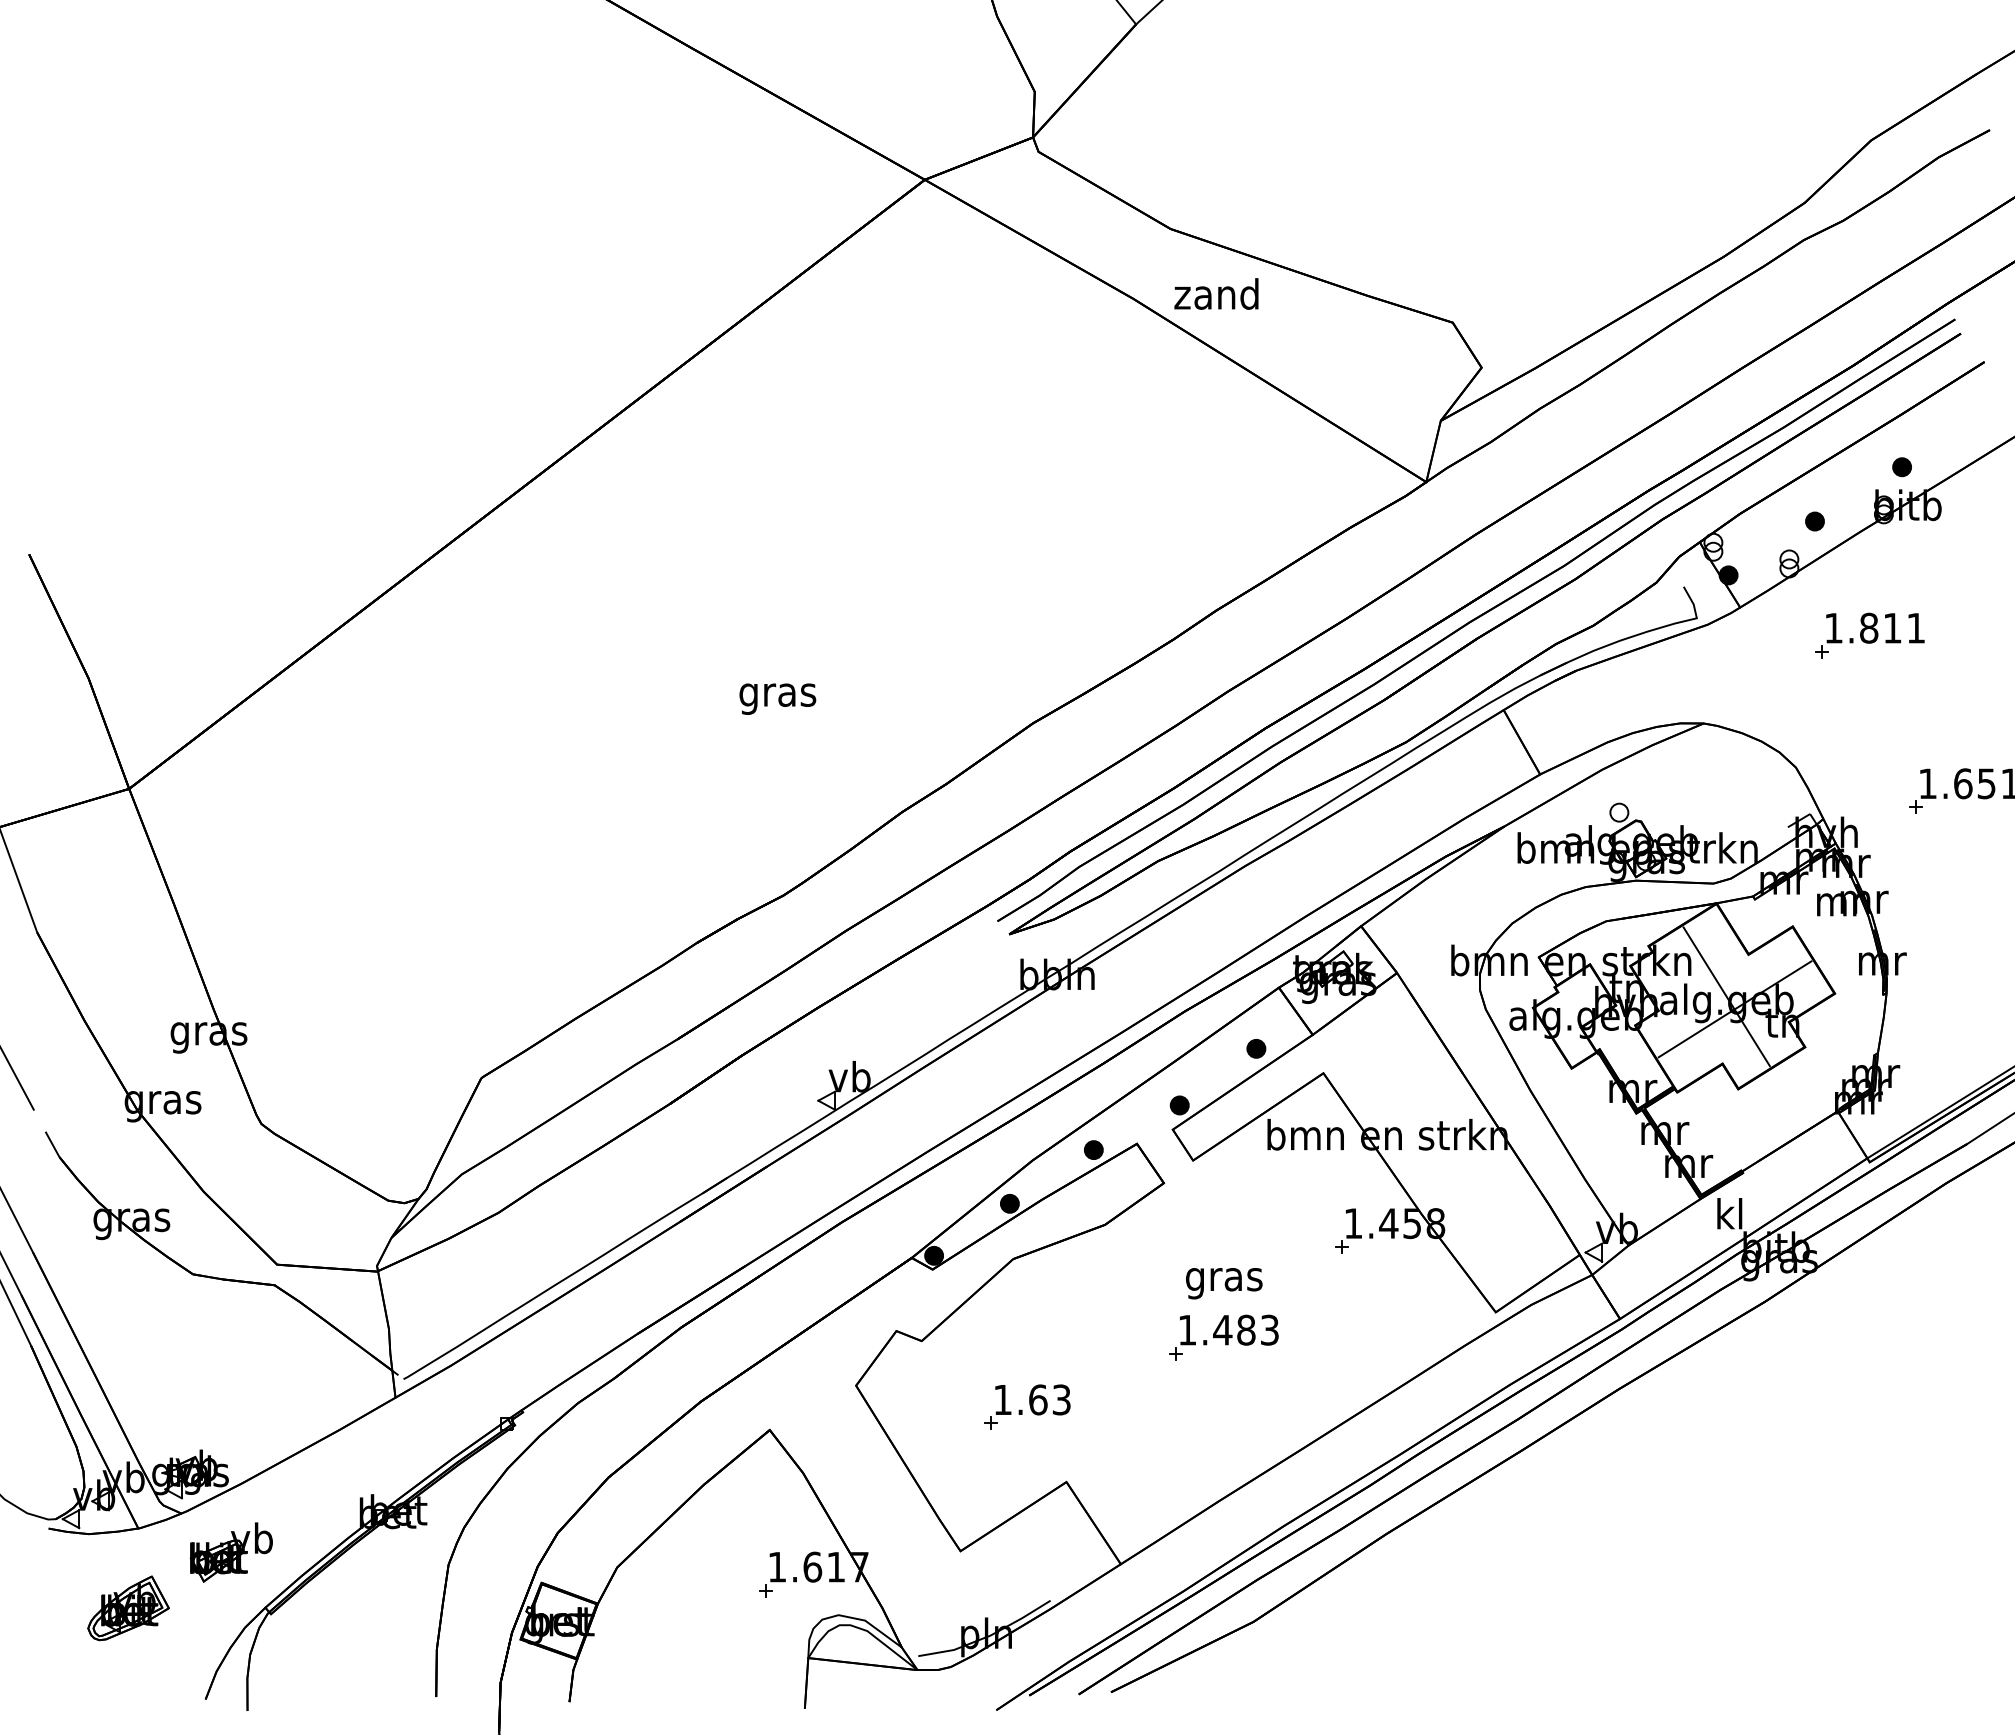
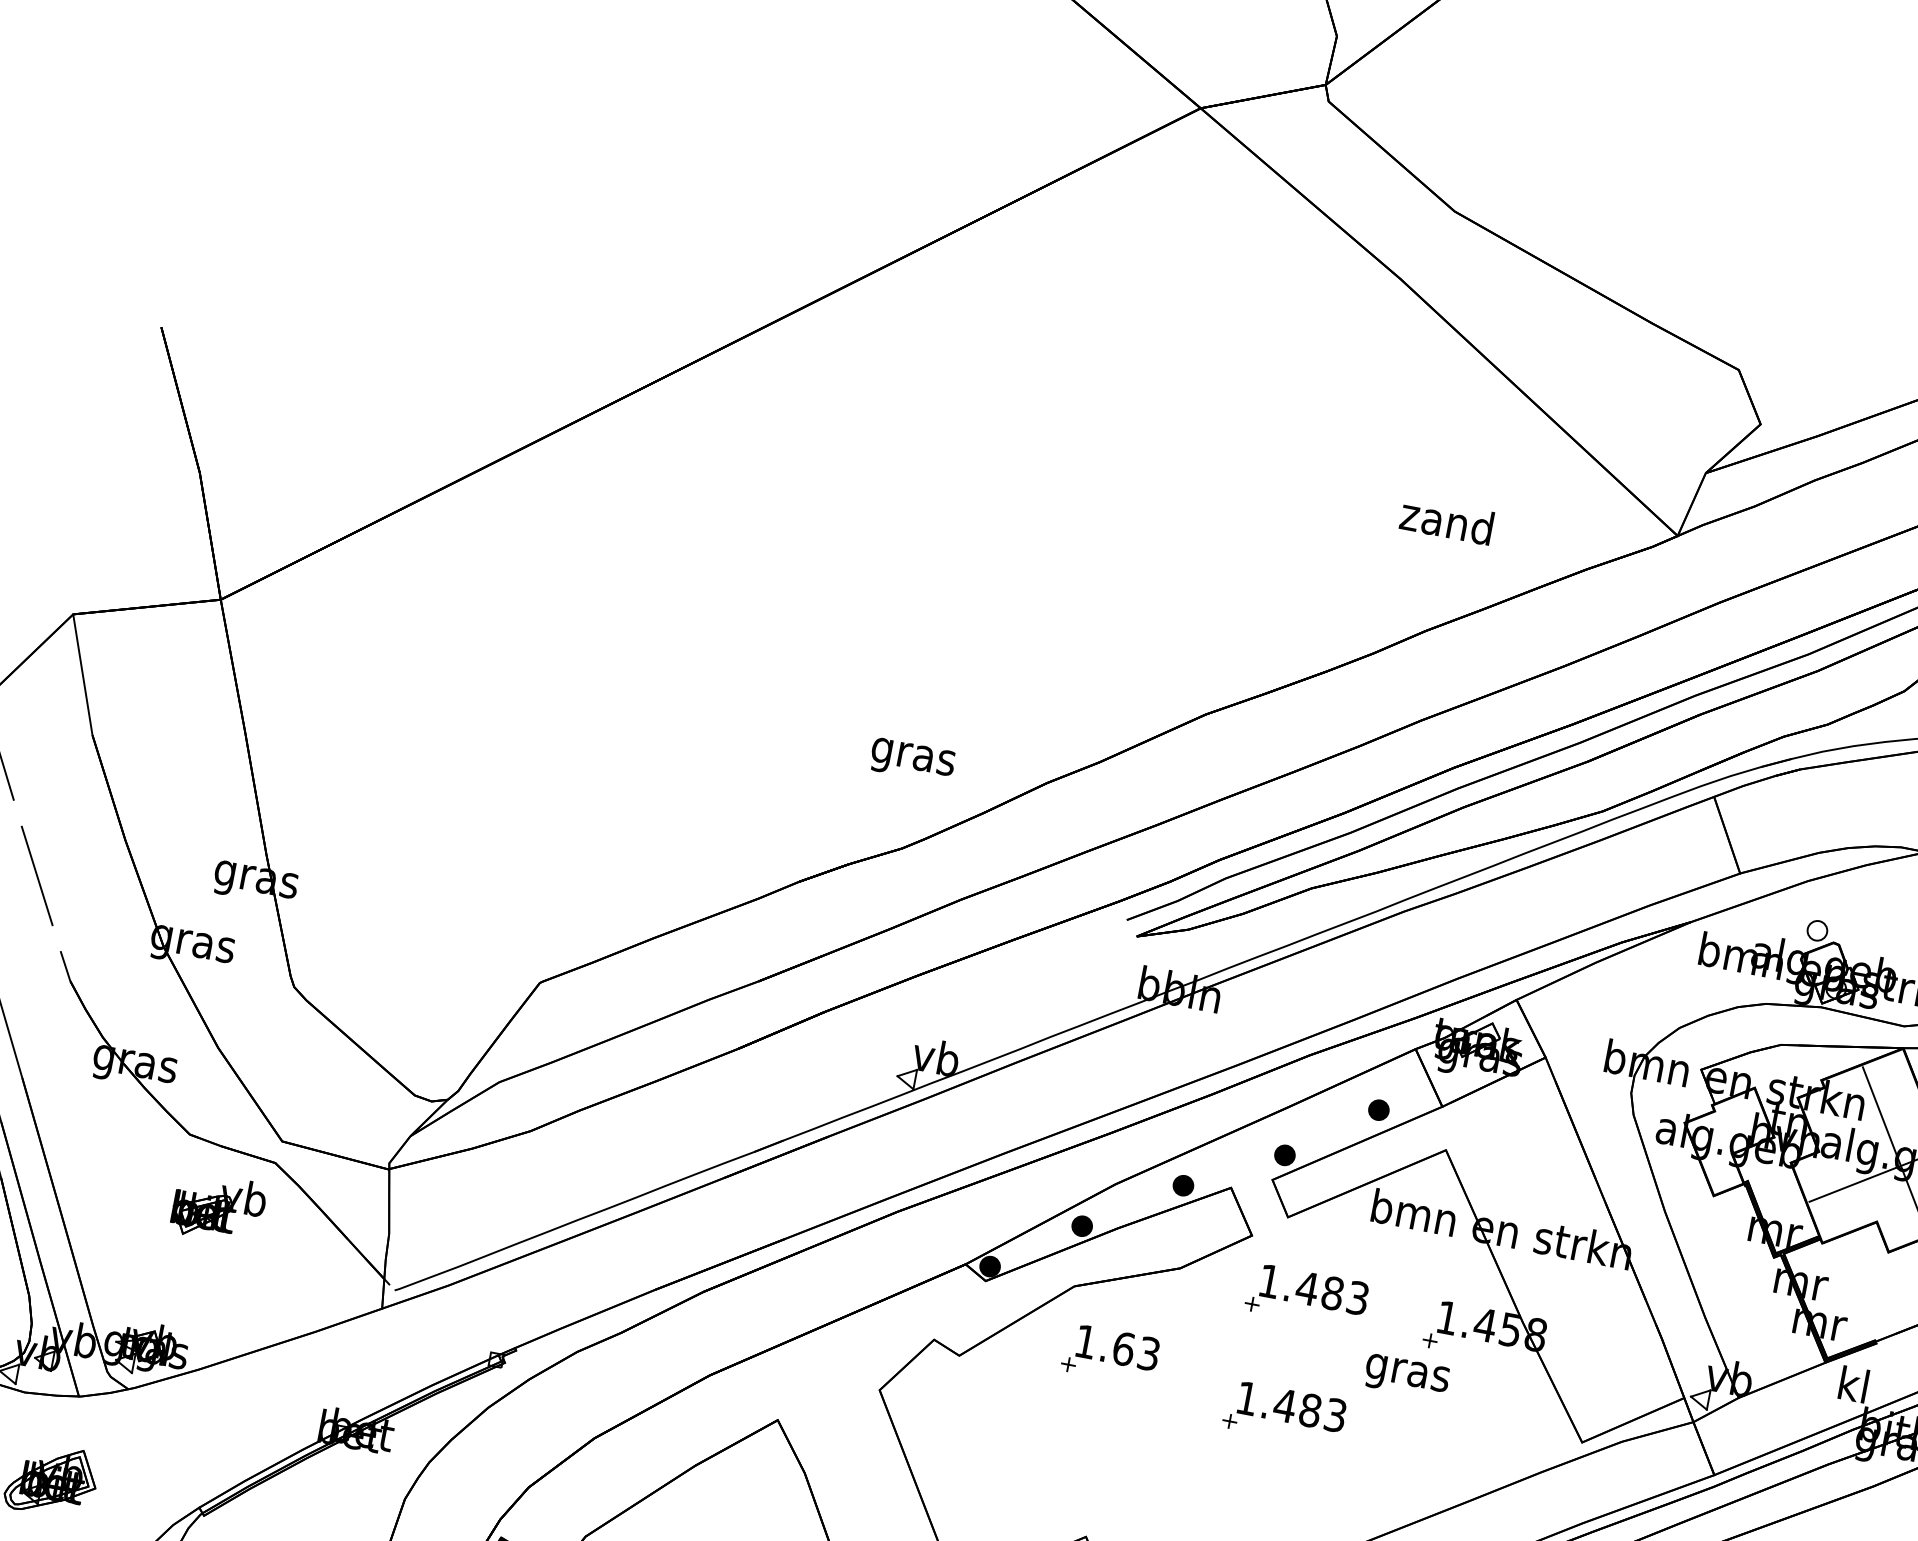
text: (1216, 293) -> (1447, 520), moved
text: (777, 698) -> (912, 760), moved
part: (1223, 1228) -> (1306, 1296), added
text: (1224, 1283) -> (1407, 1376), moved
part: (1027, 1406) -> (1110, 1353), moved
part: (230, 1552) -> (217, 1207), moved

